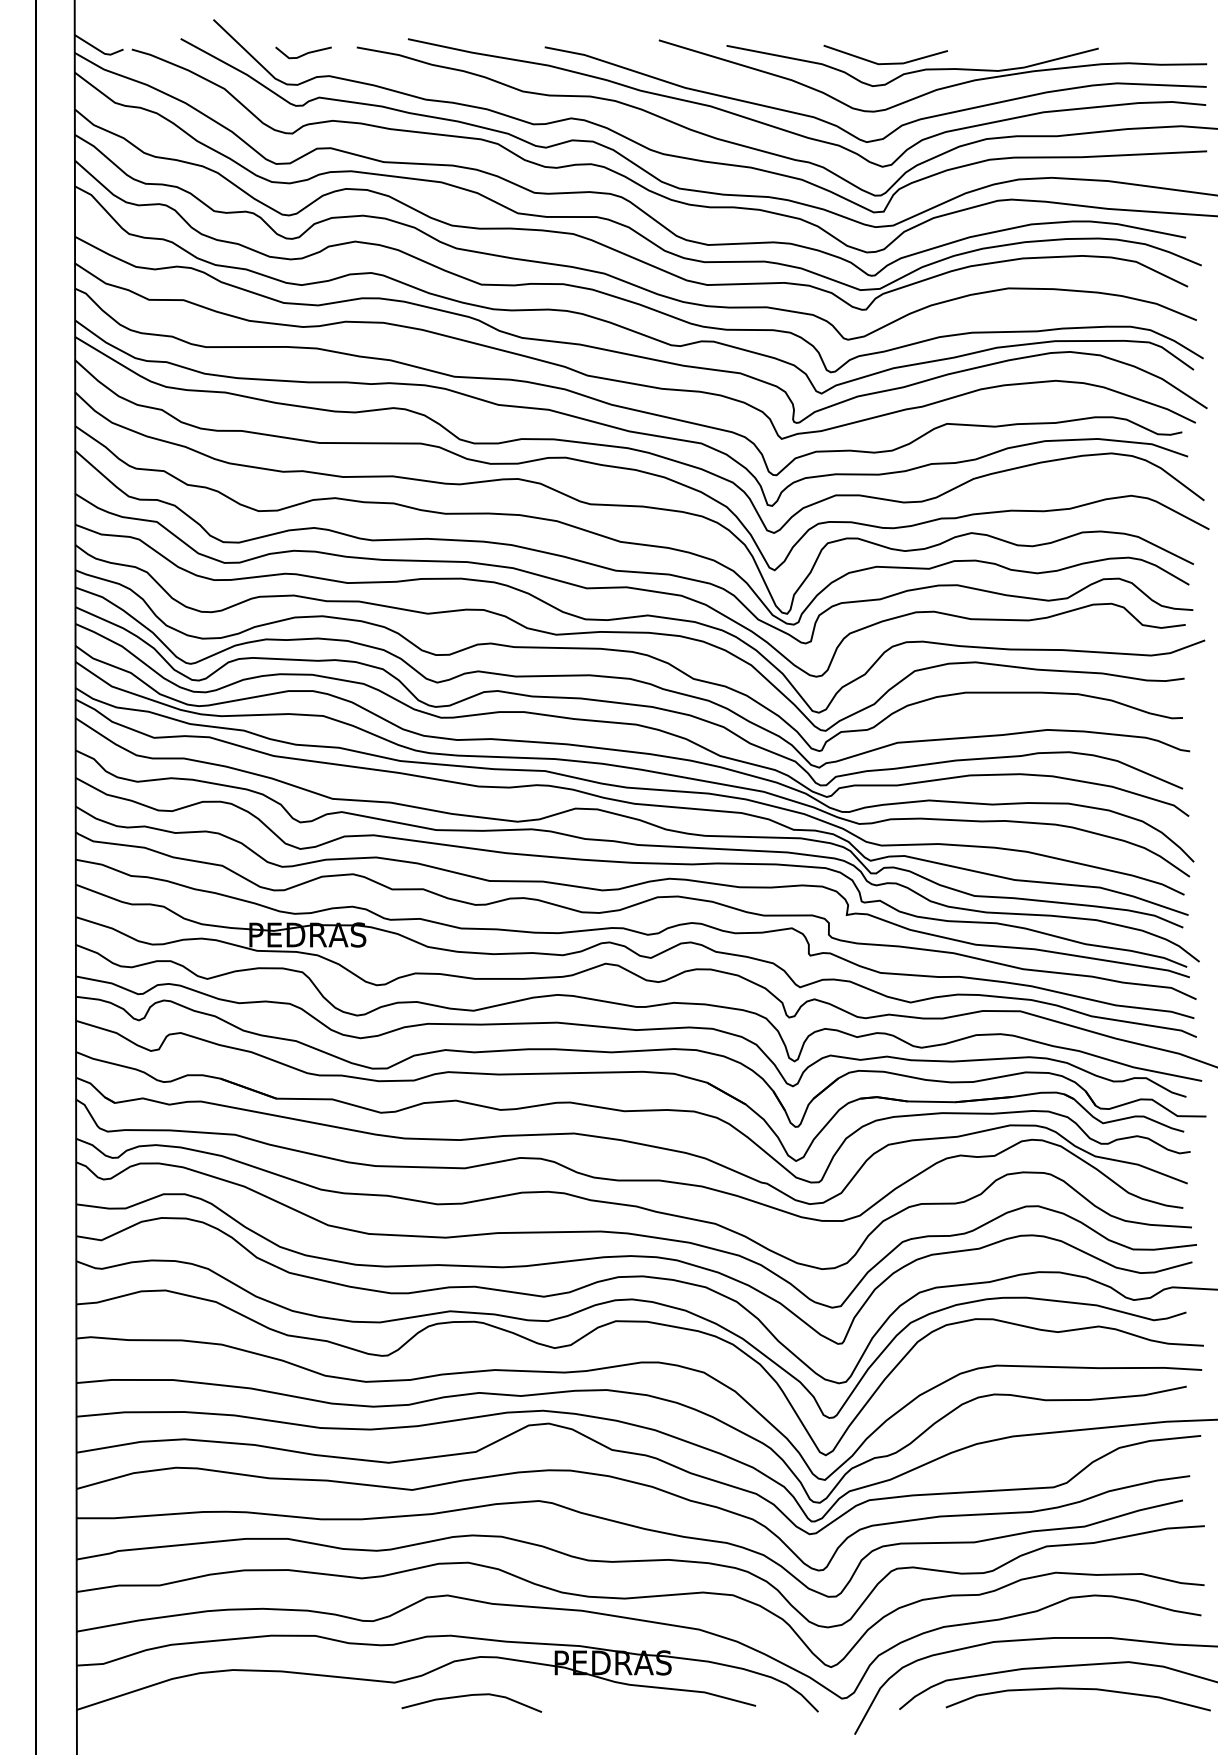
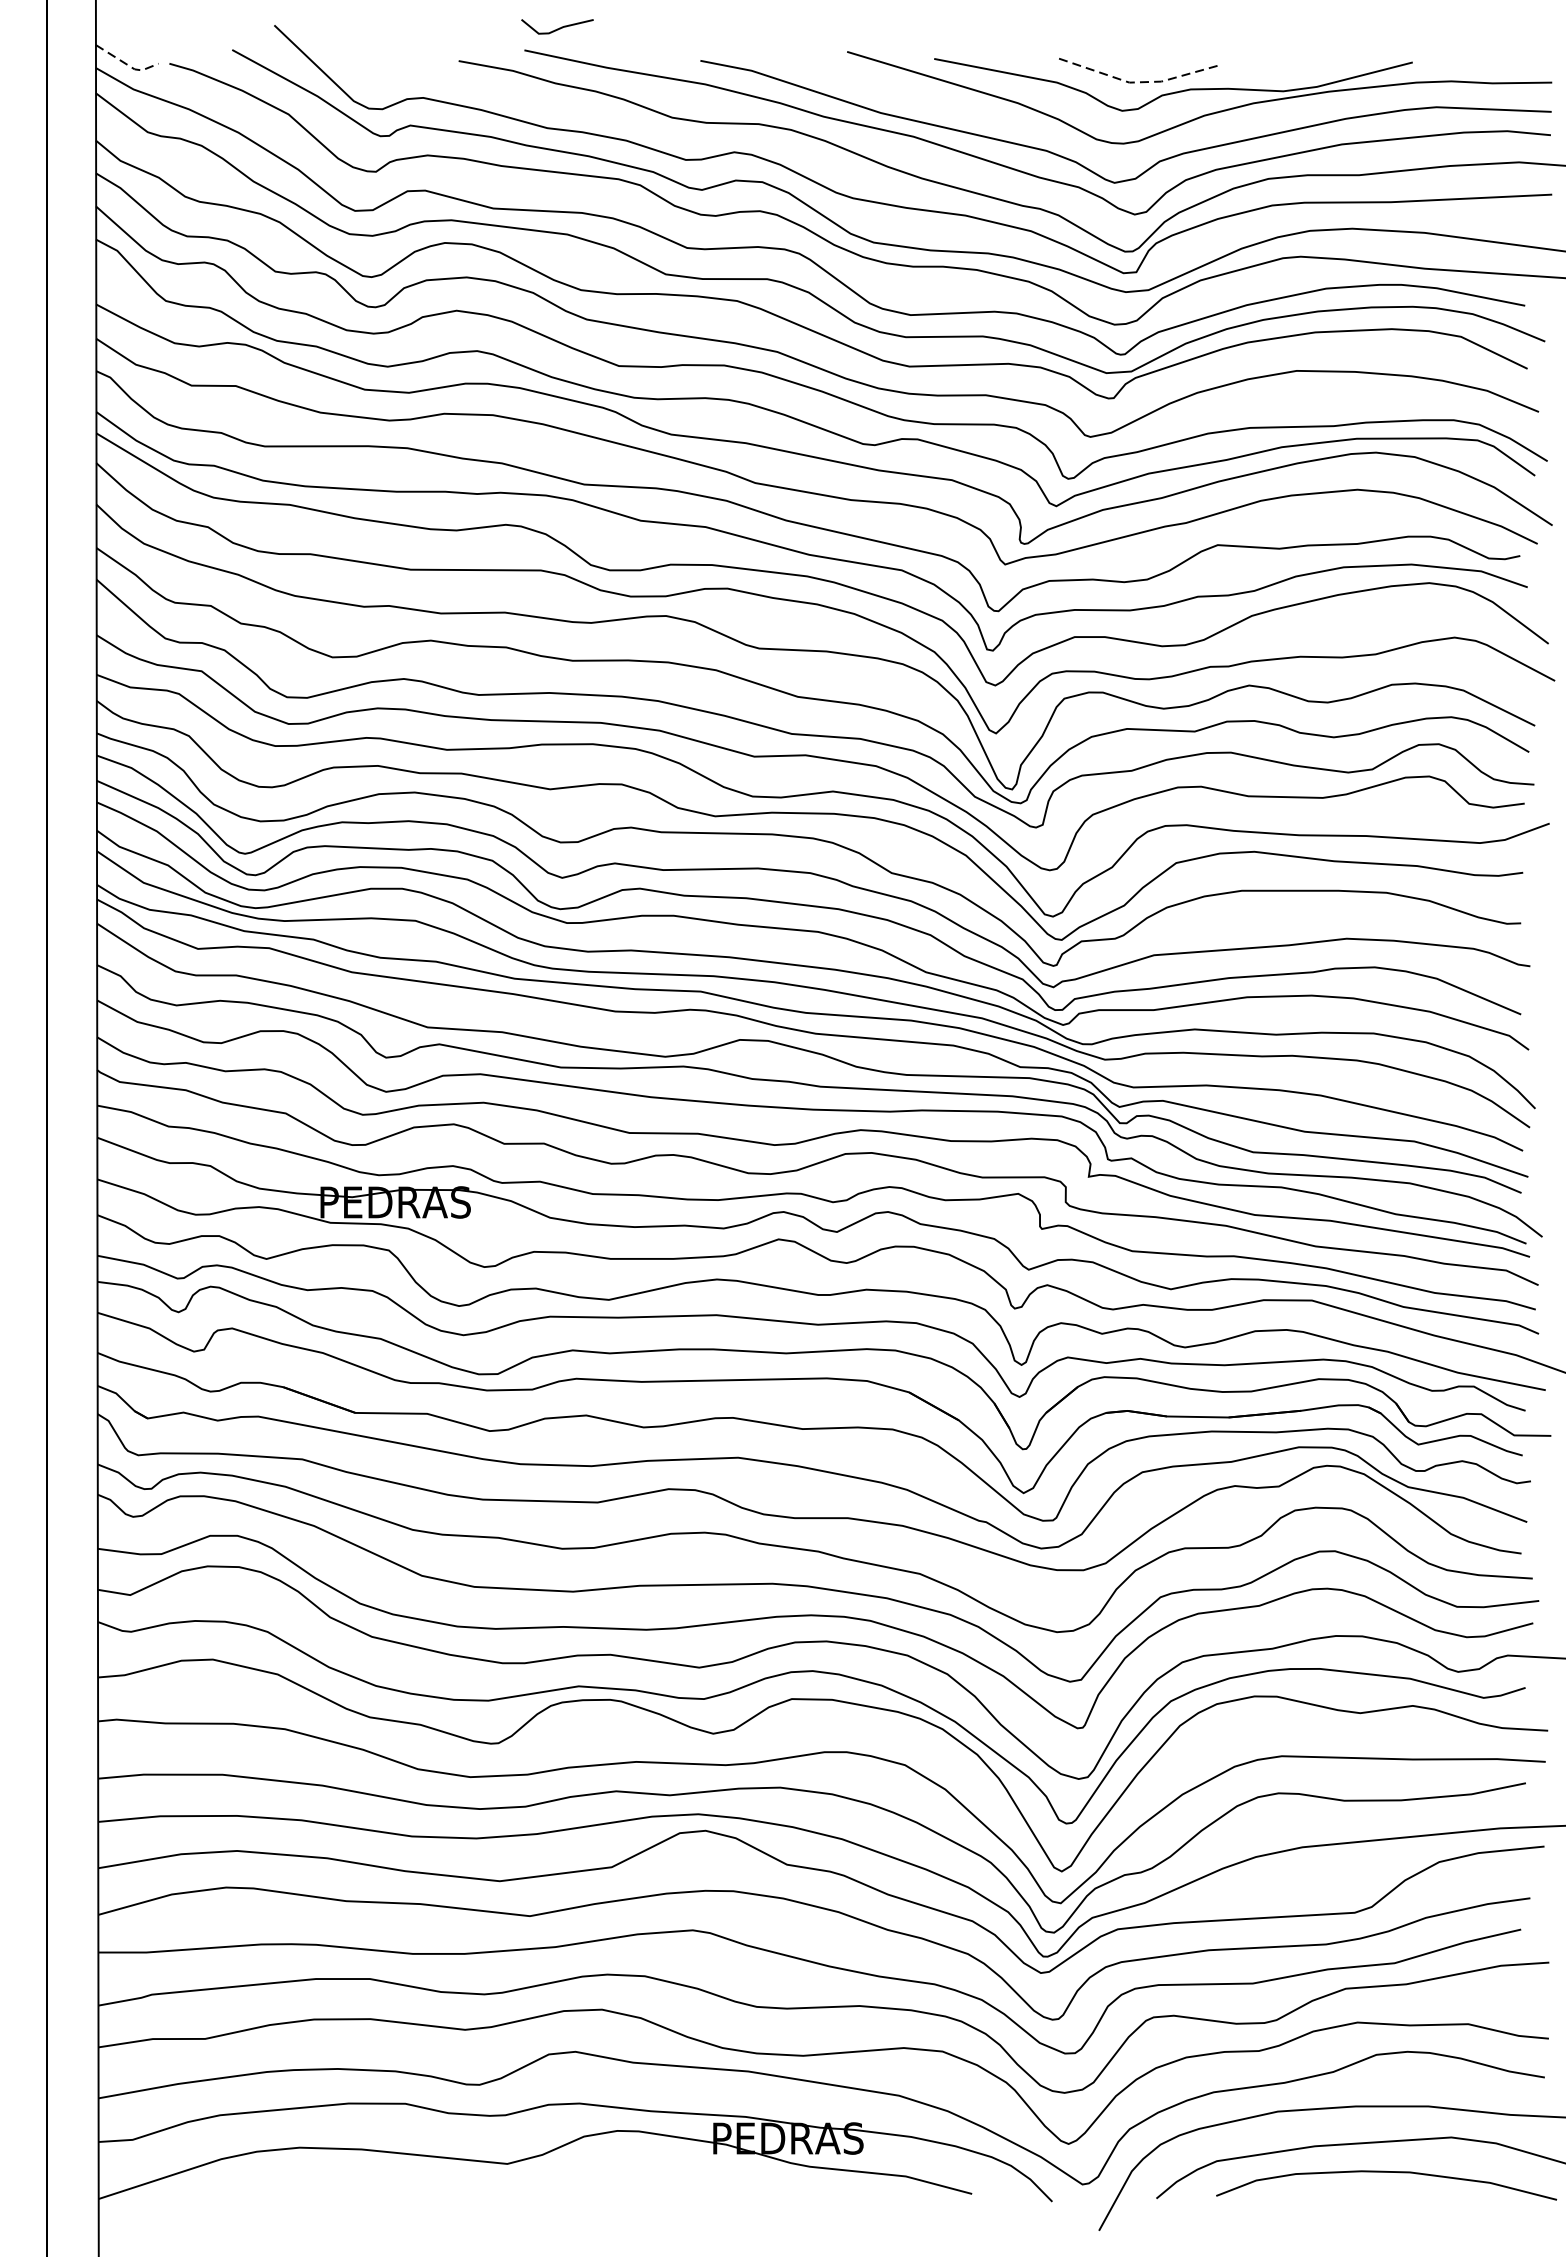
line: (99, 50) -> (127, 64), solid -> dashed
line: (304, 53) -> (558, 27), moved
line: (885, 64) -> (1138, 82), solid -> dashed
curve: (470, 1696) -> (604, 2181), removed

